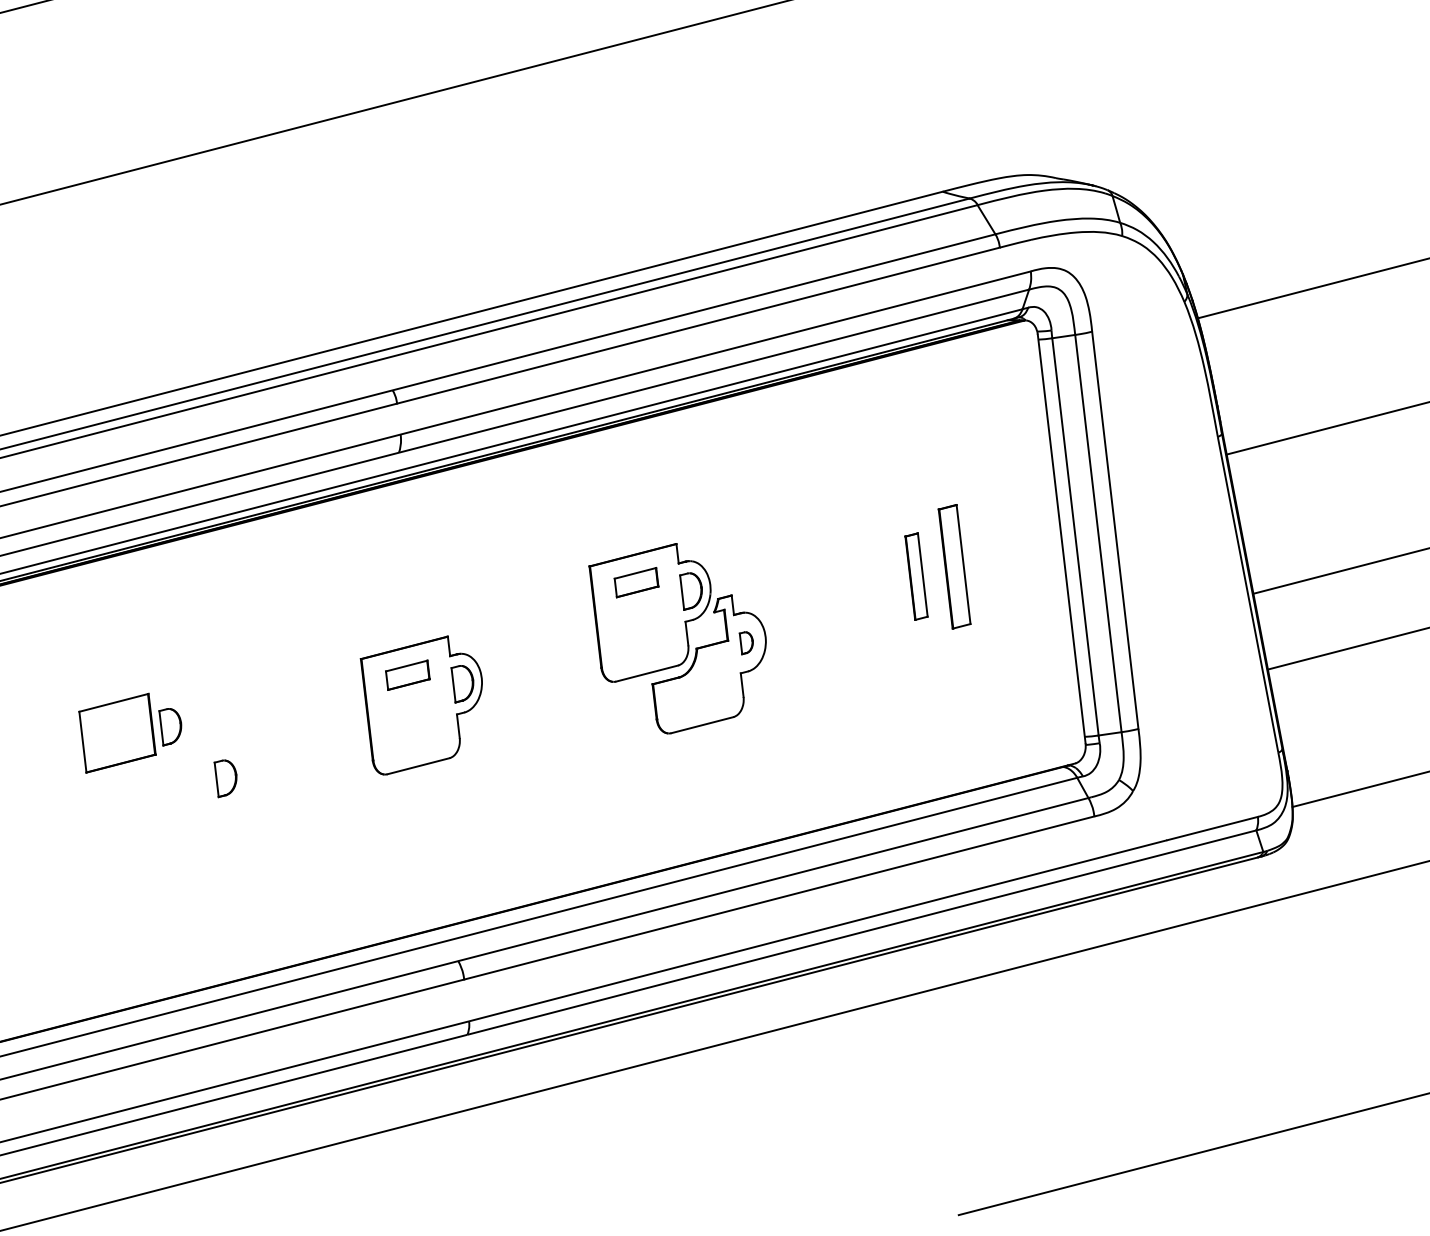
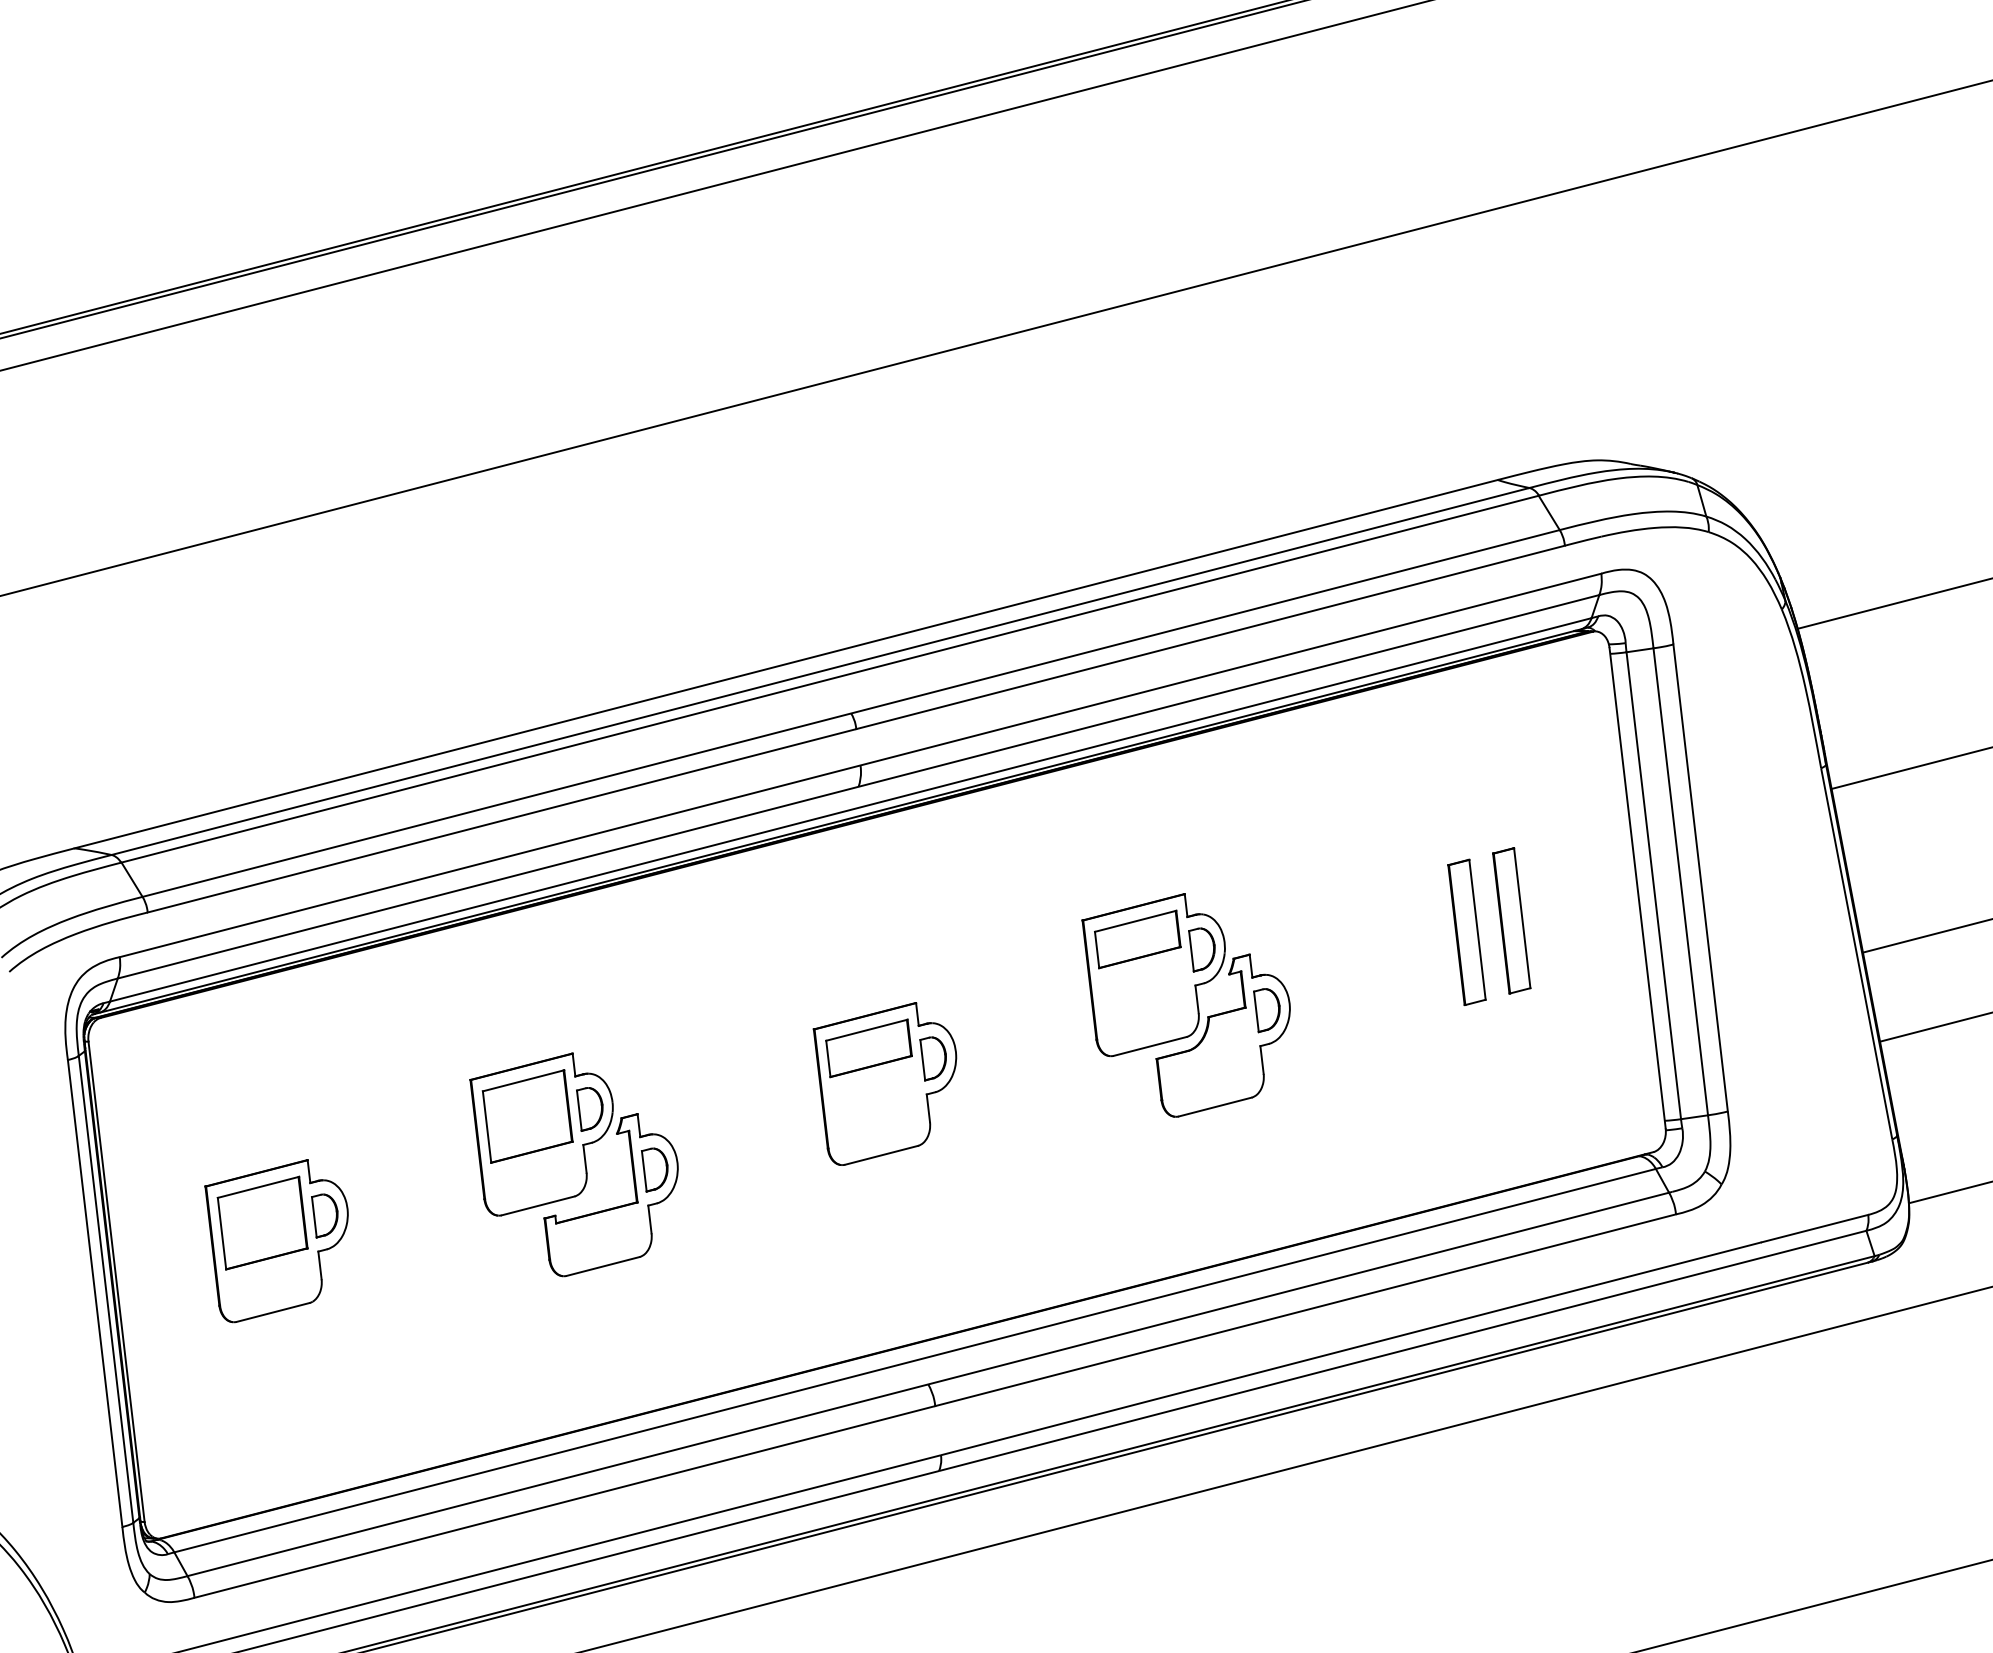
part: (916, 576) -> (1466, 932), size x1.43
part: (636, 582) -> (1137, 939), size x1.67
part: (745, 643) -> (1266, 1010), size x1.67
part: (407, 675) -> (868, 1048), size x1.67
part: (156, 774) -> (573, 1164), added

